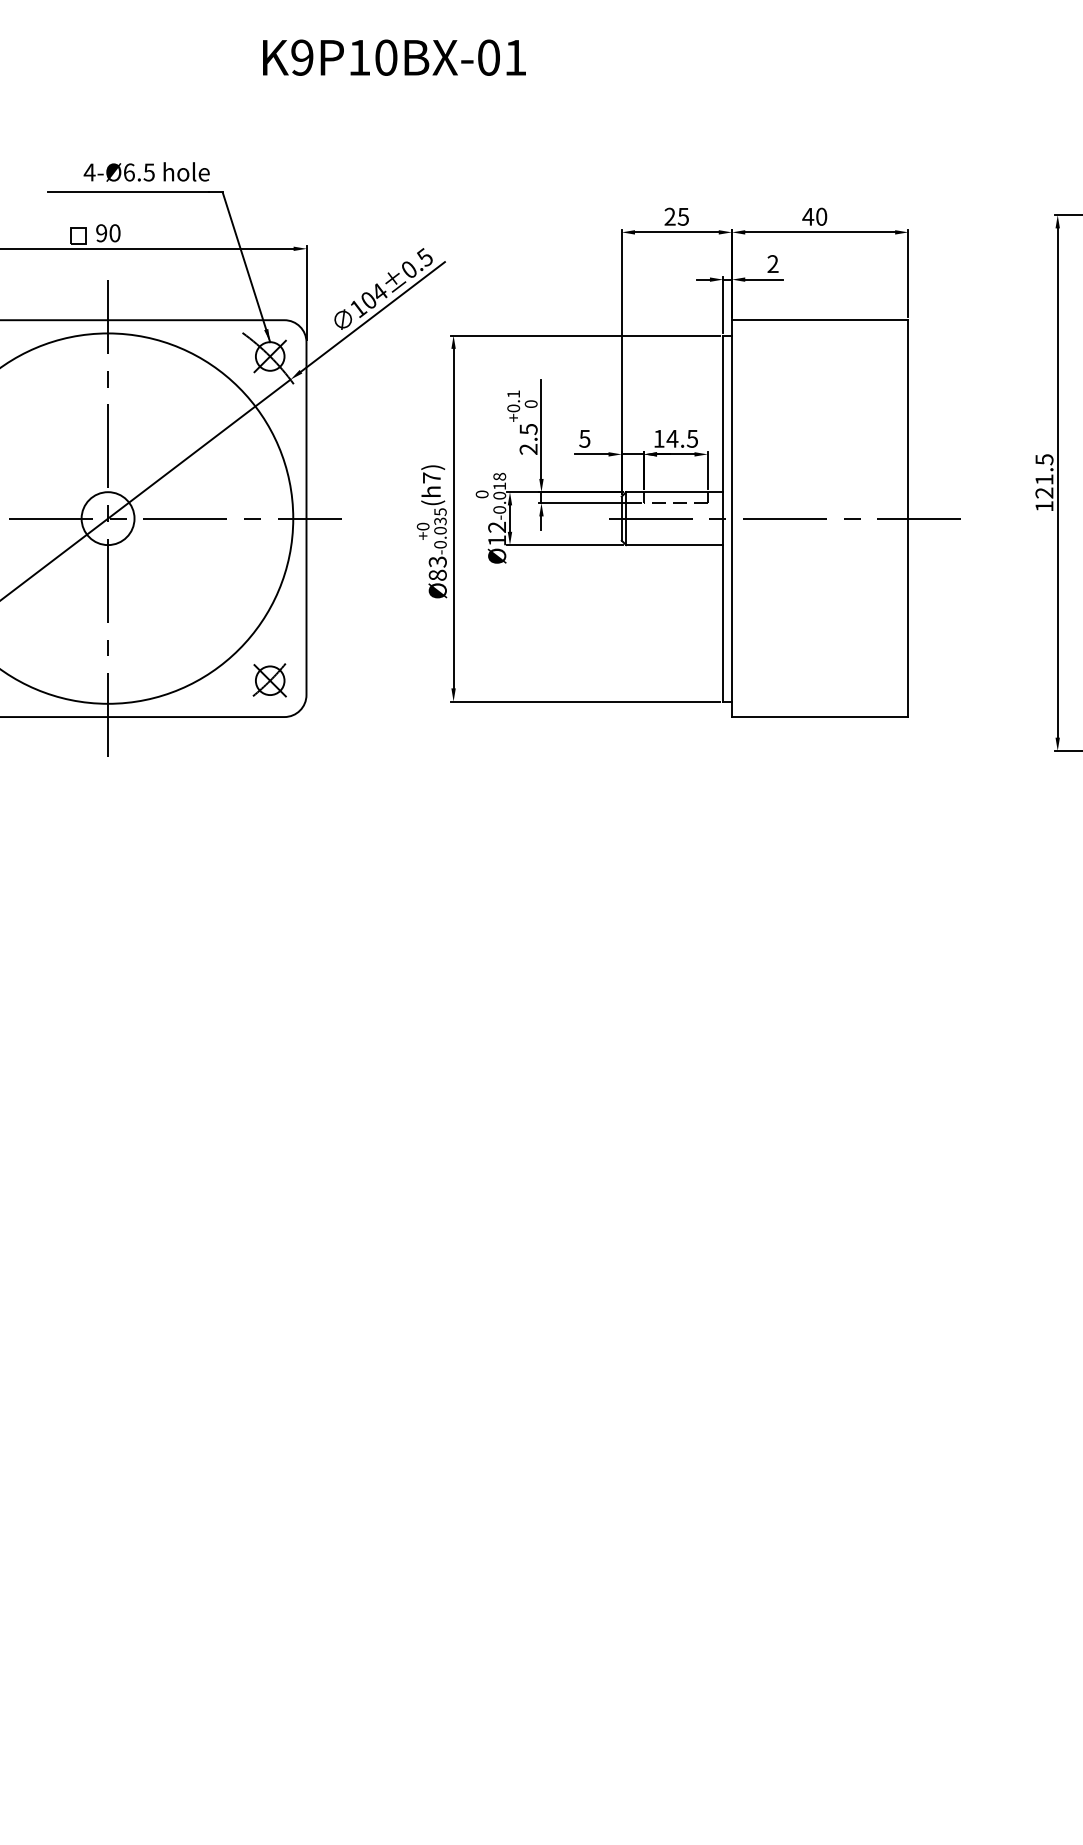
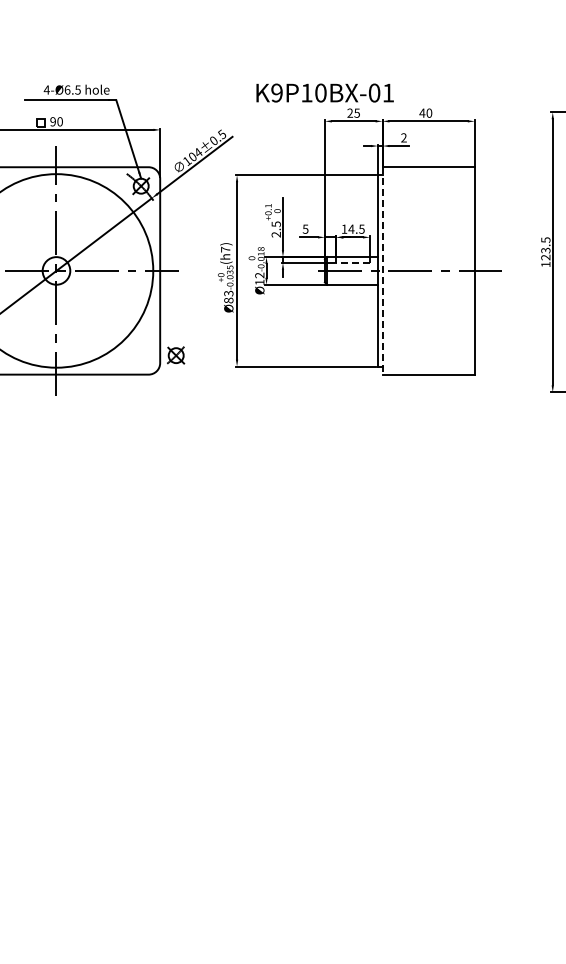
text: (393, 56) -> (324, 92), moved
text: (1043, 479) -> (545, 250), 121.5 -> 123.5
line: (731, 517) -> (382, 270), solid -> dashed
part: (270, 680) -> (176, 355), moved

